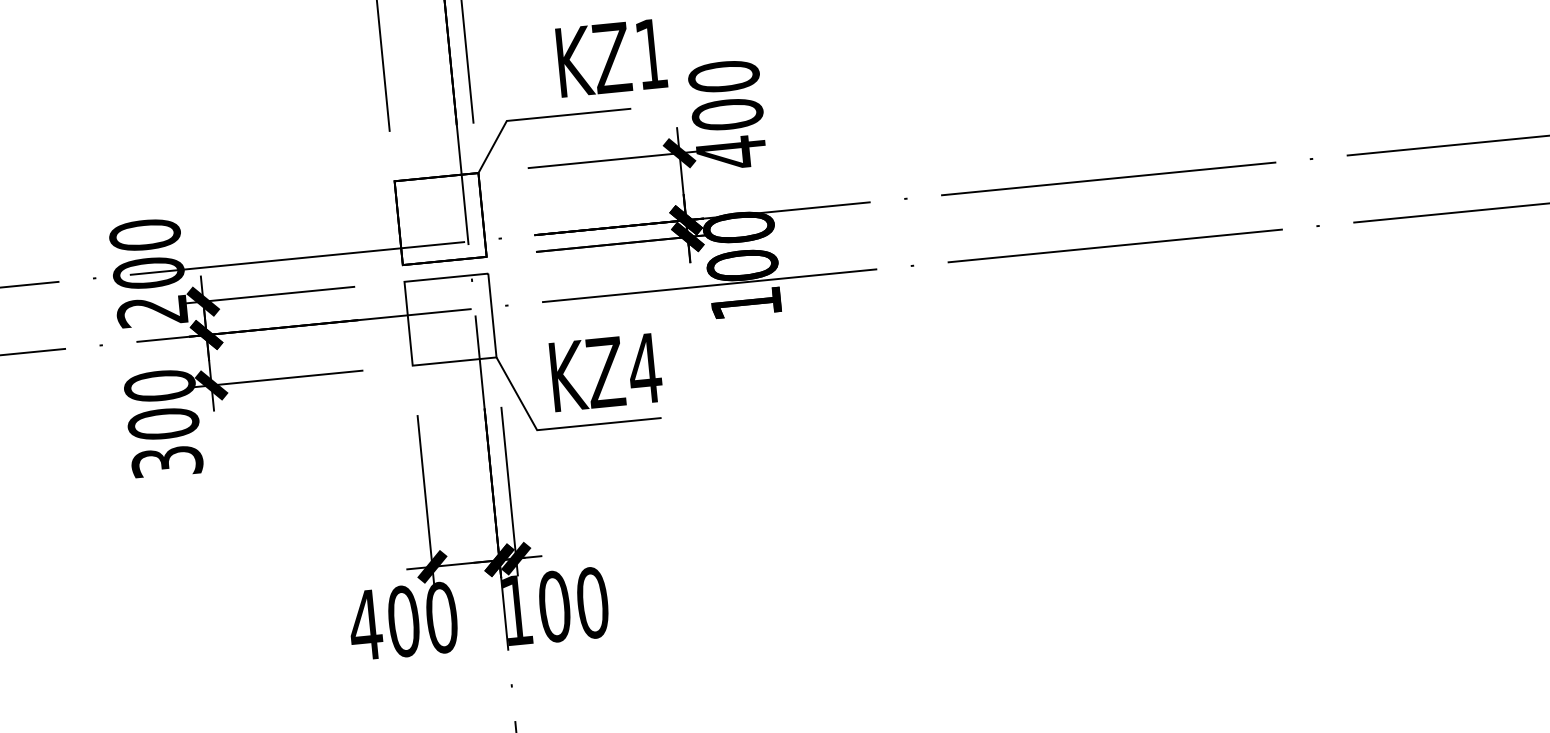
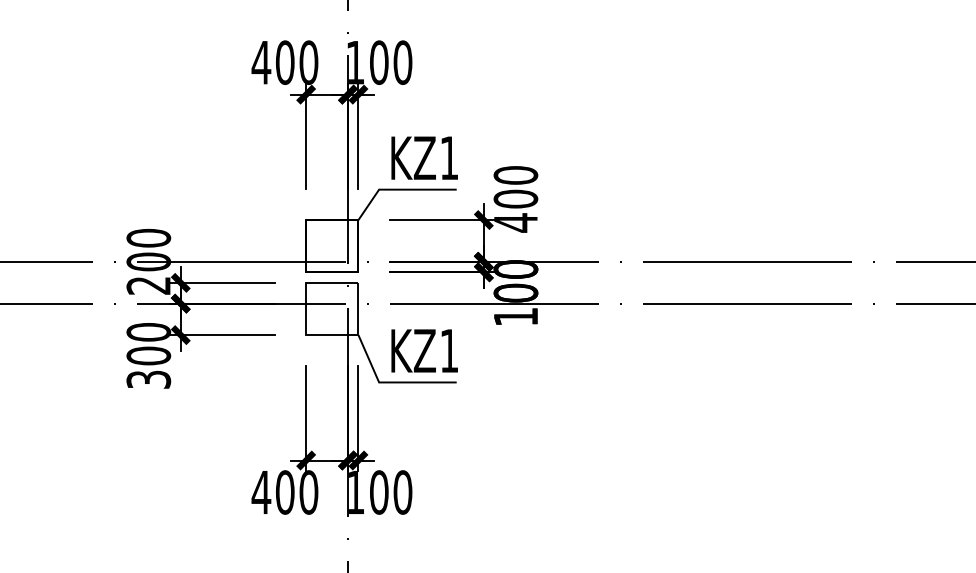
text: (611, 57) -> (424, 157), moved
text: (645, 367) -> (449, 350), KZ4 -> KZ1

